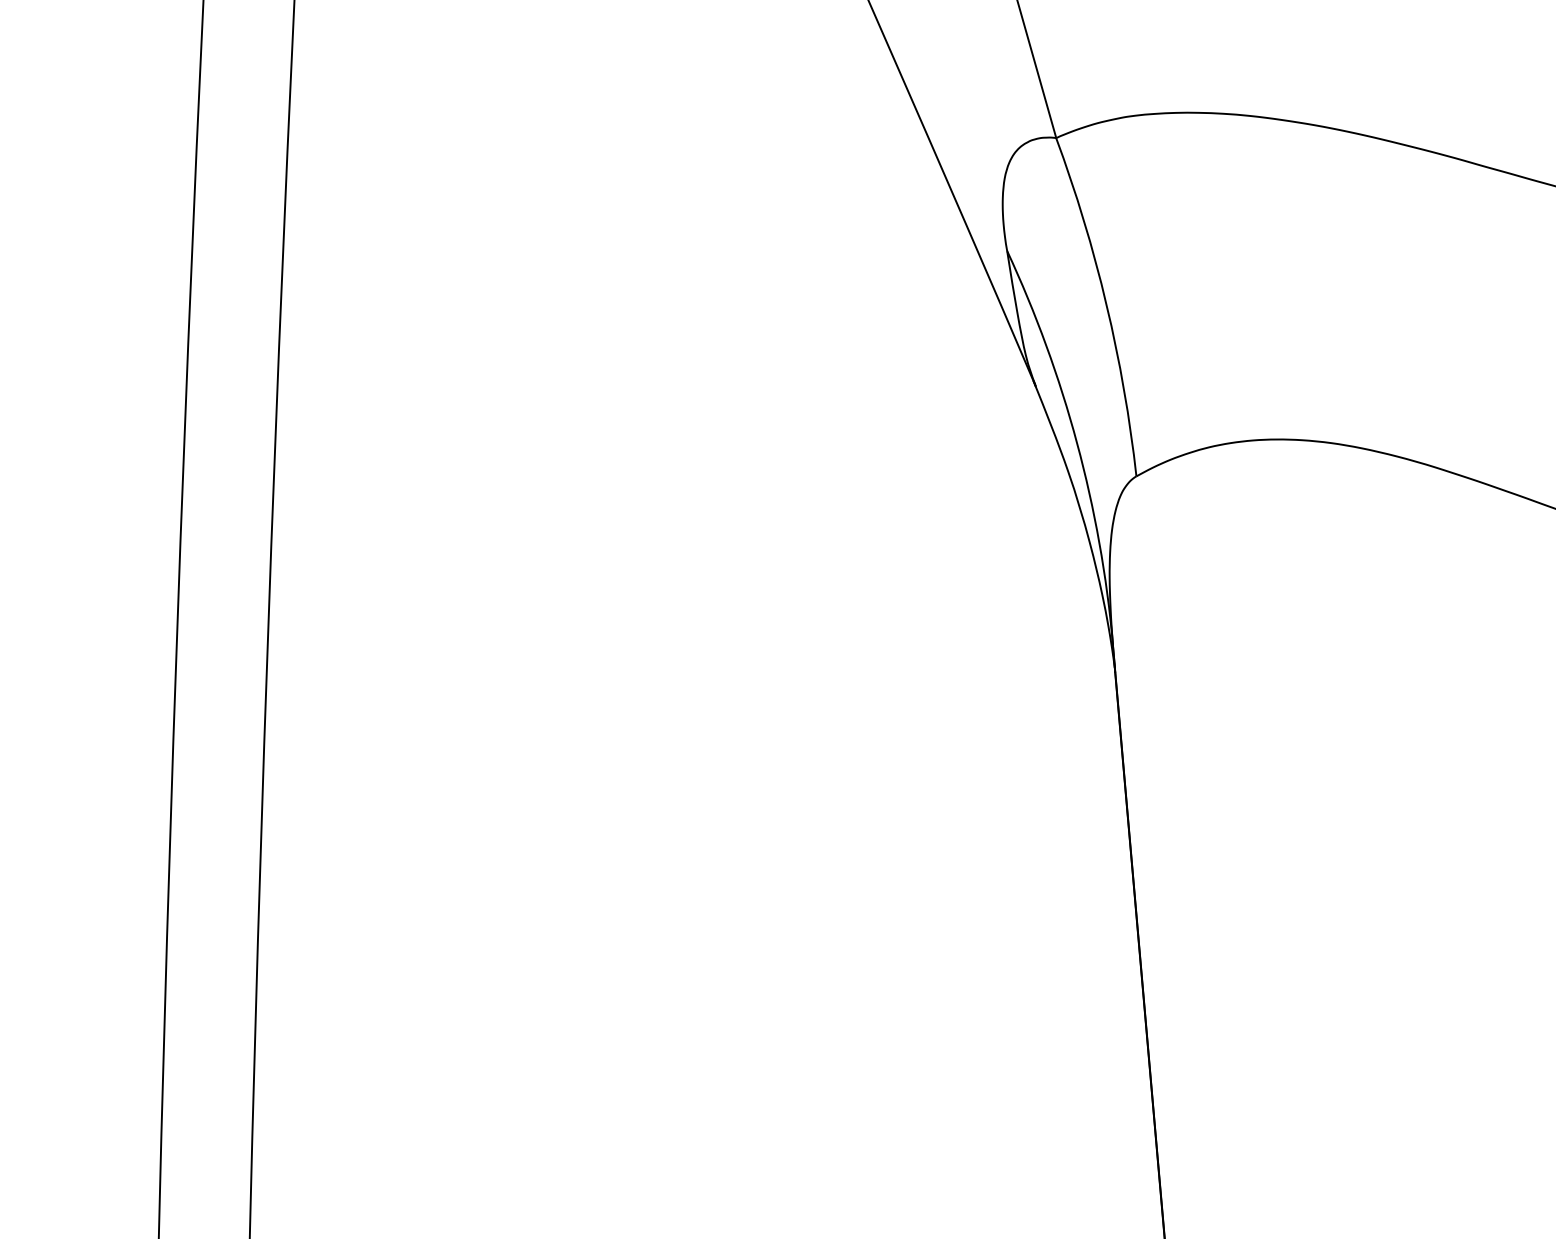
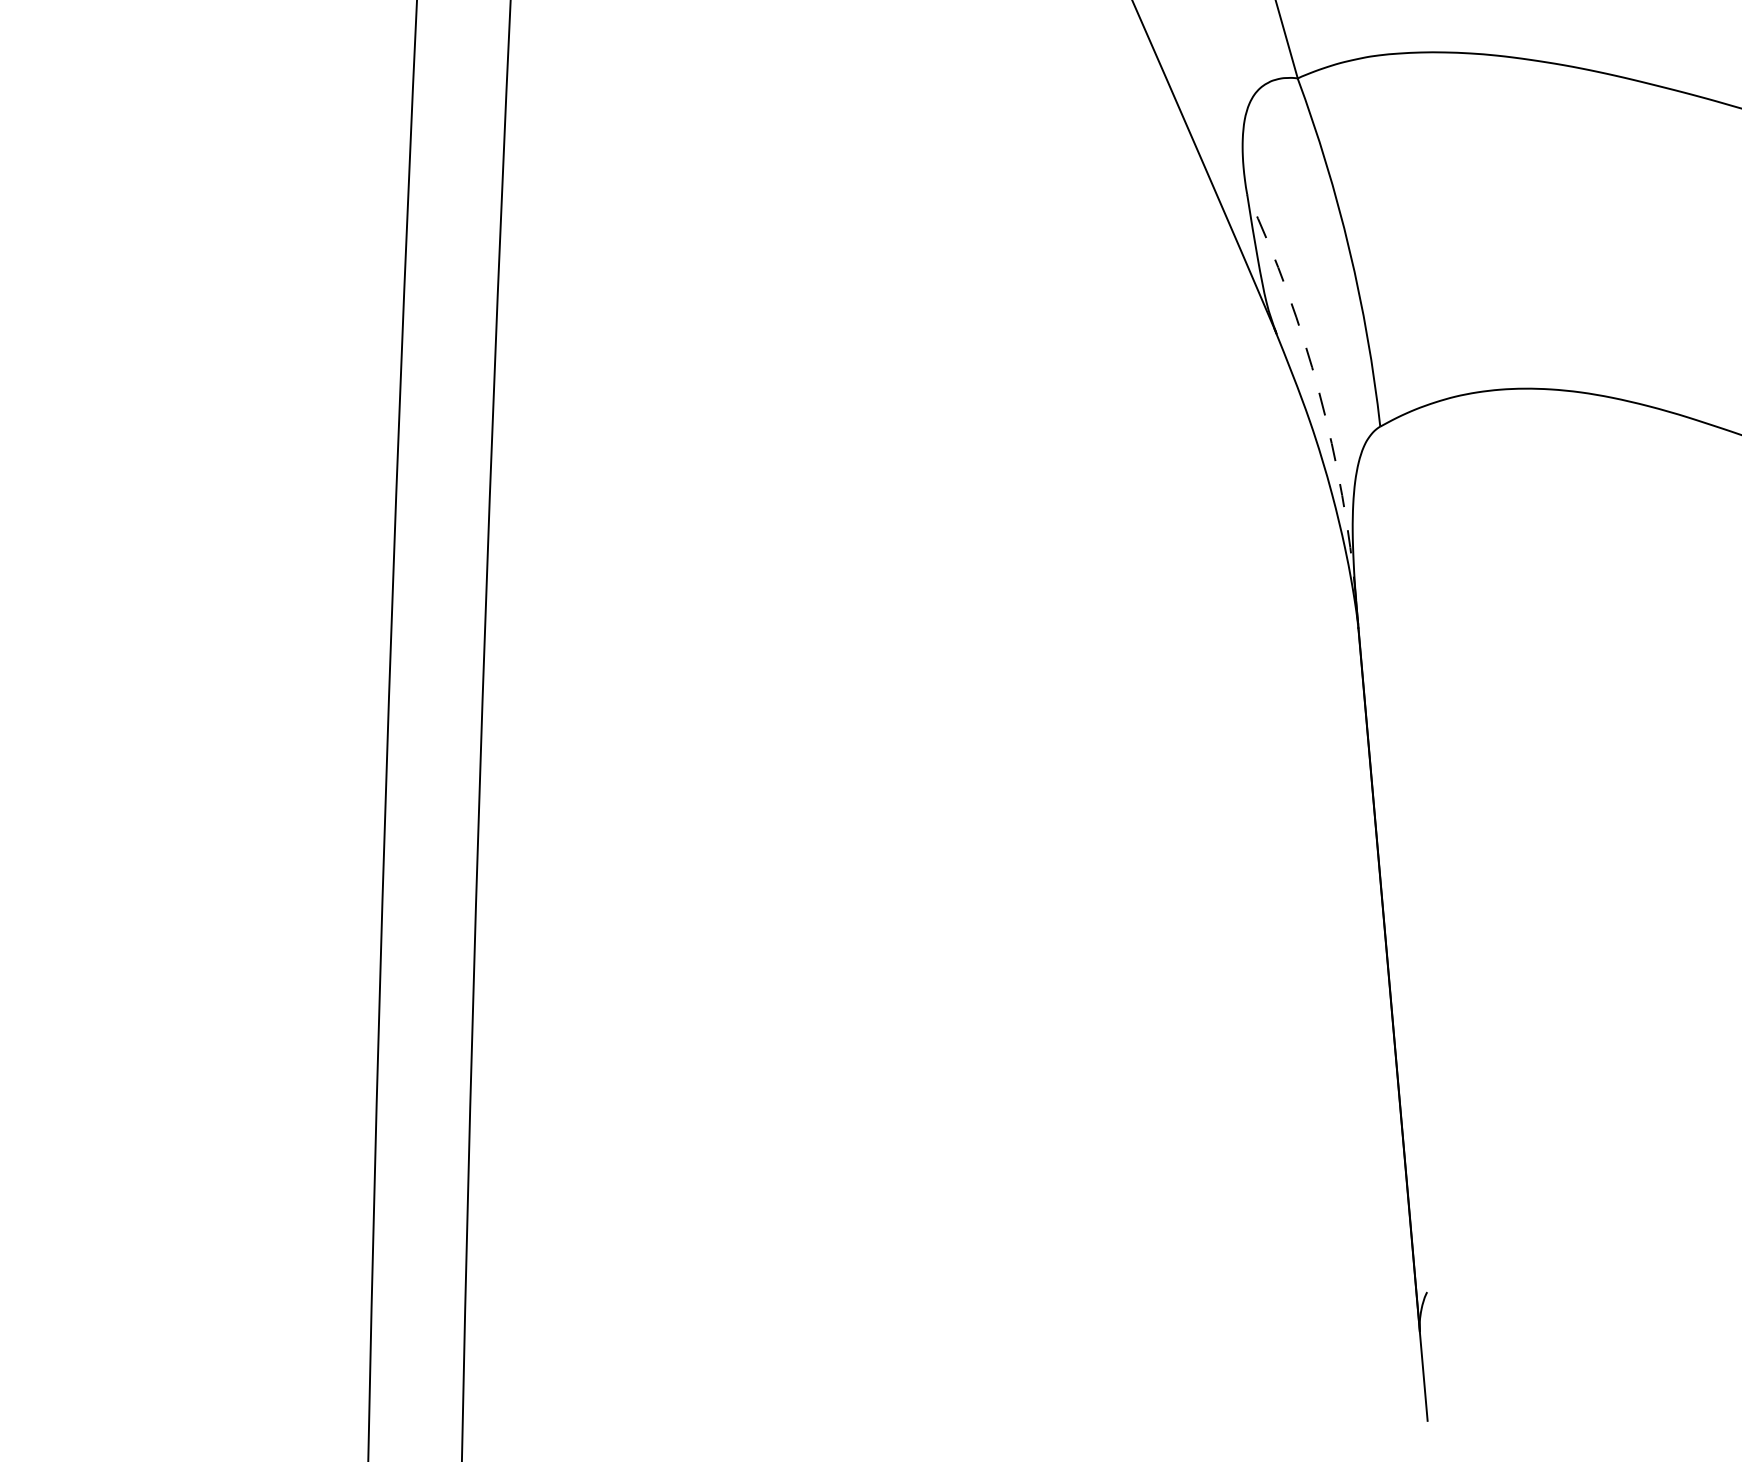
arc: (1077, 443) -> (1319, 392), solid -> dashed

